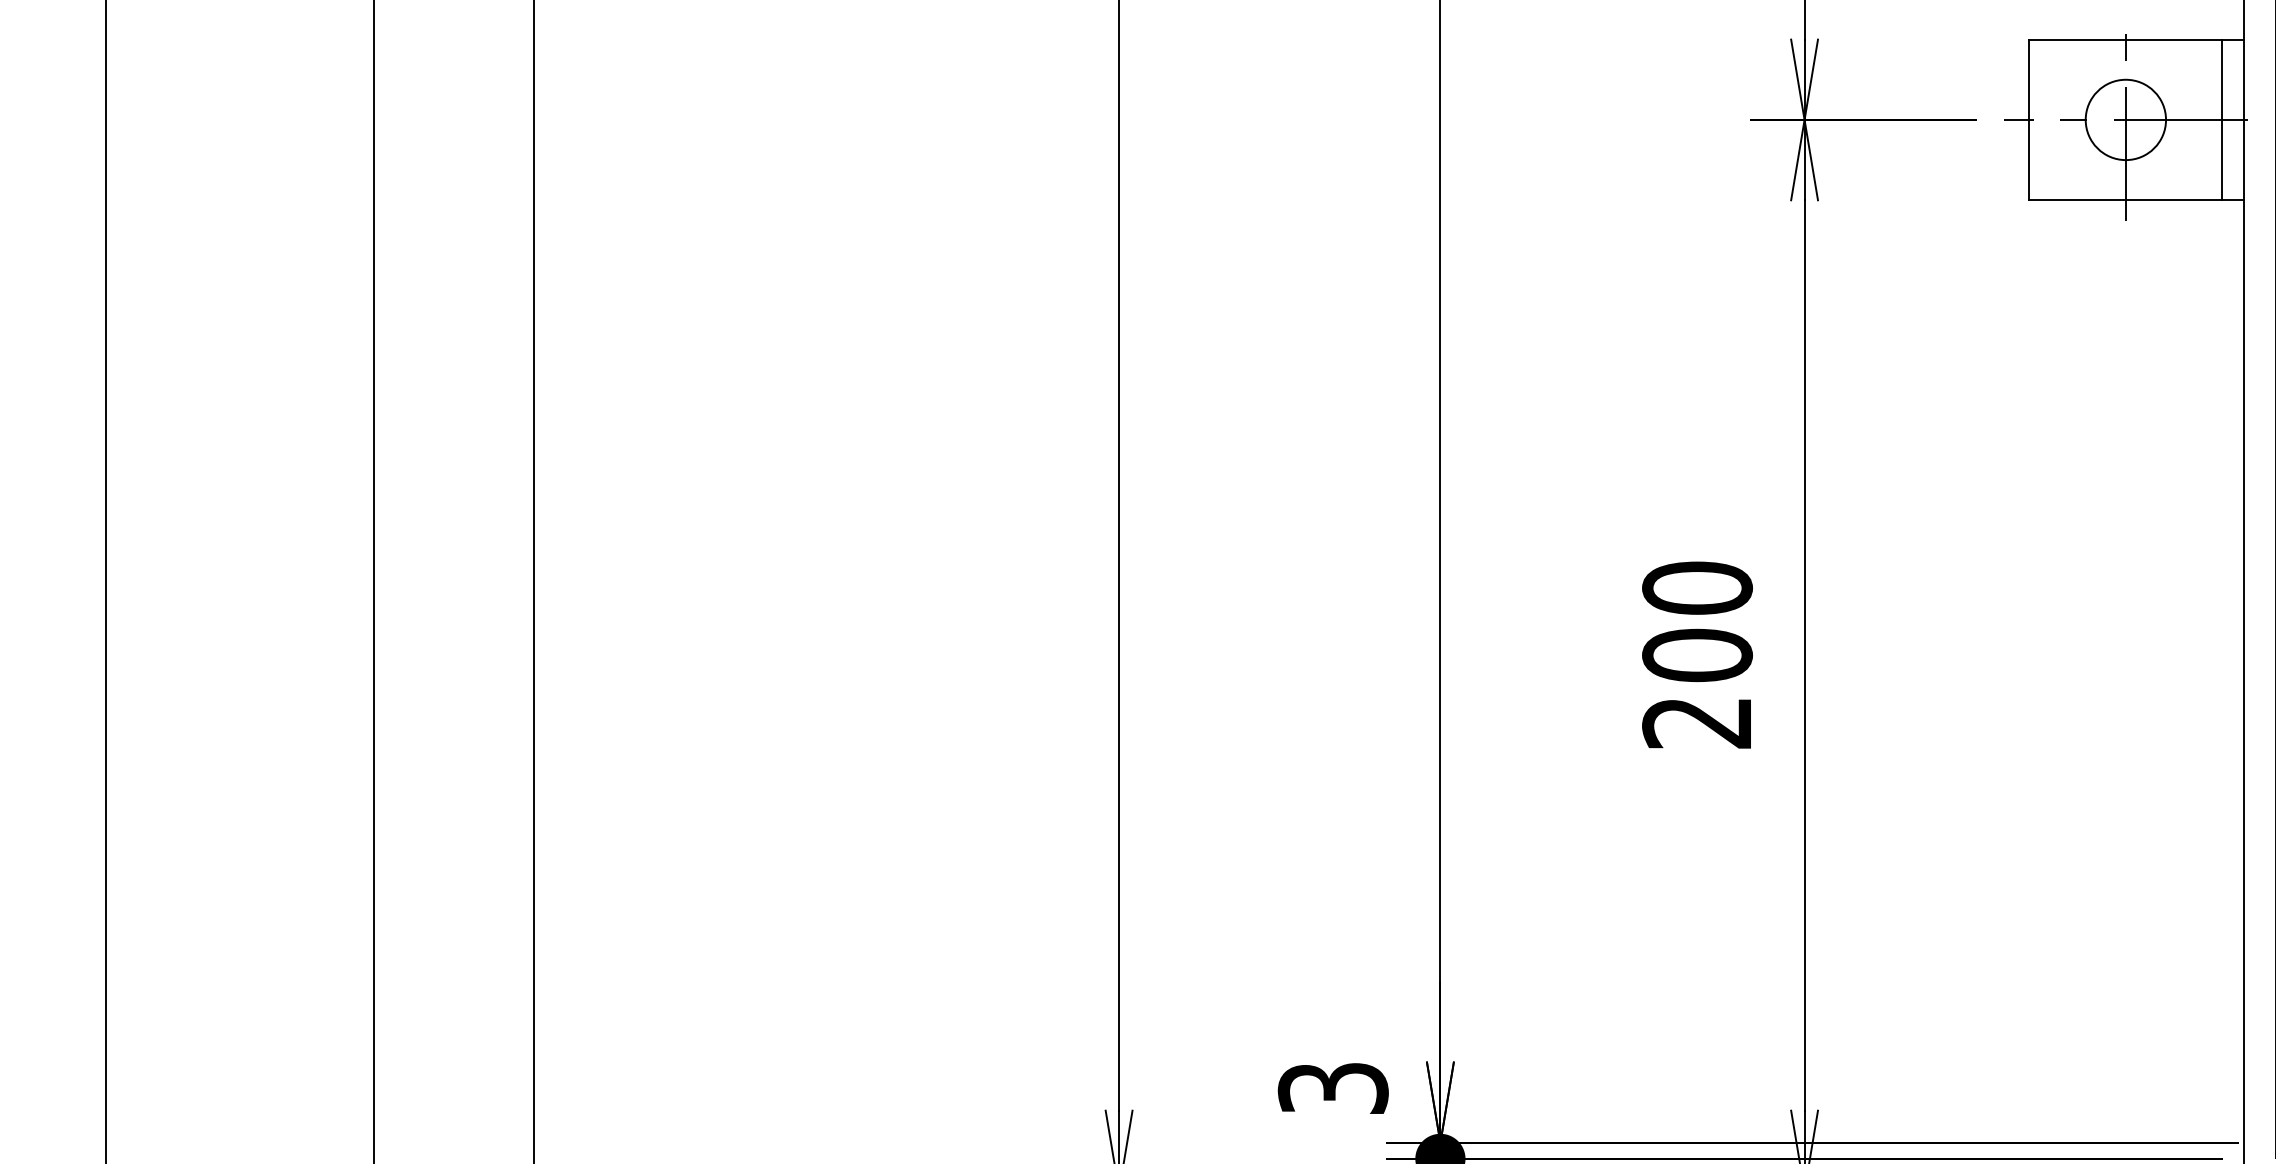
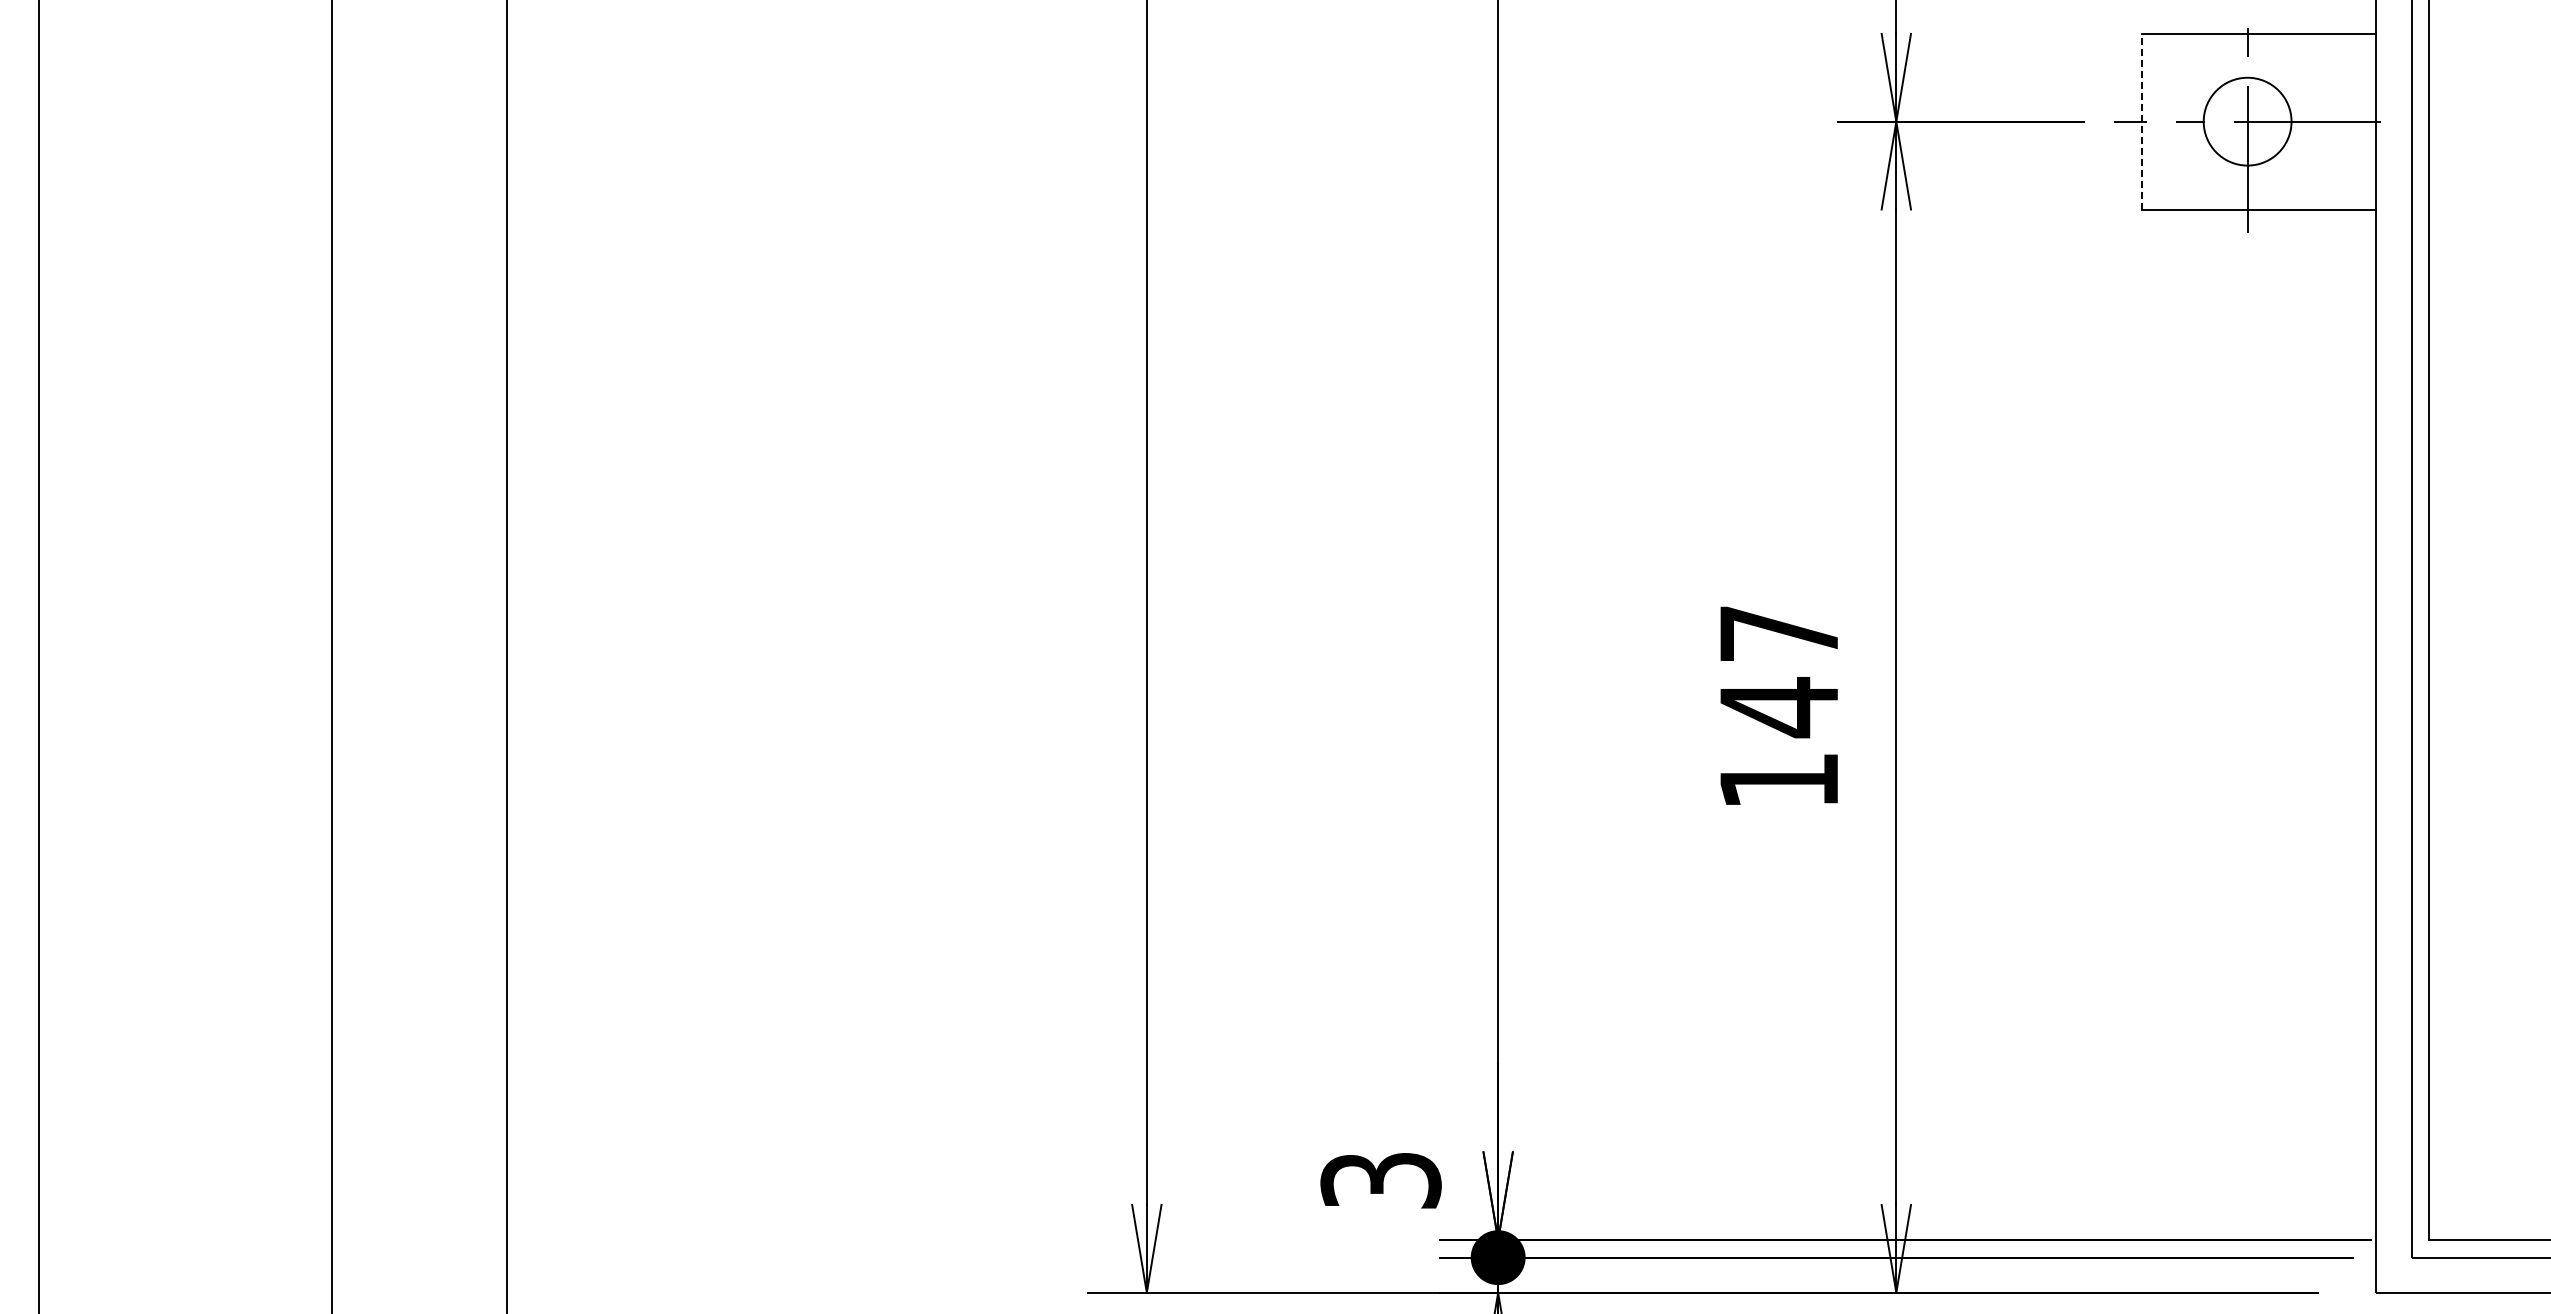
line: (2029, 119) -> (2142, 121), solid -> dashed
line: (2222, 119) -> (2353, 121), removed
text: (1696, 654) -> (1778, 706), 200 -> 147

